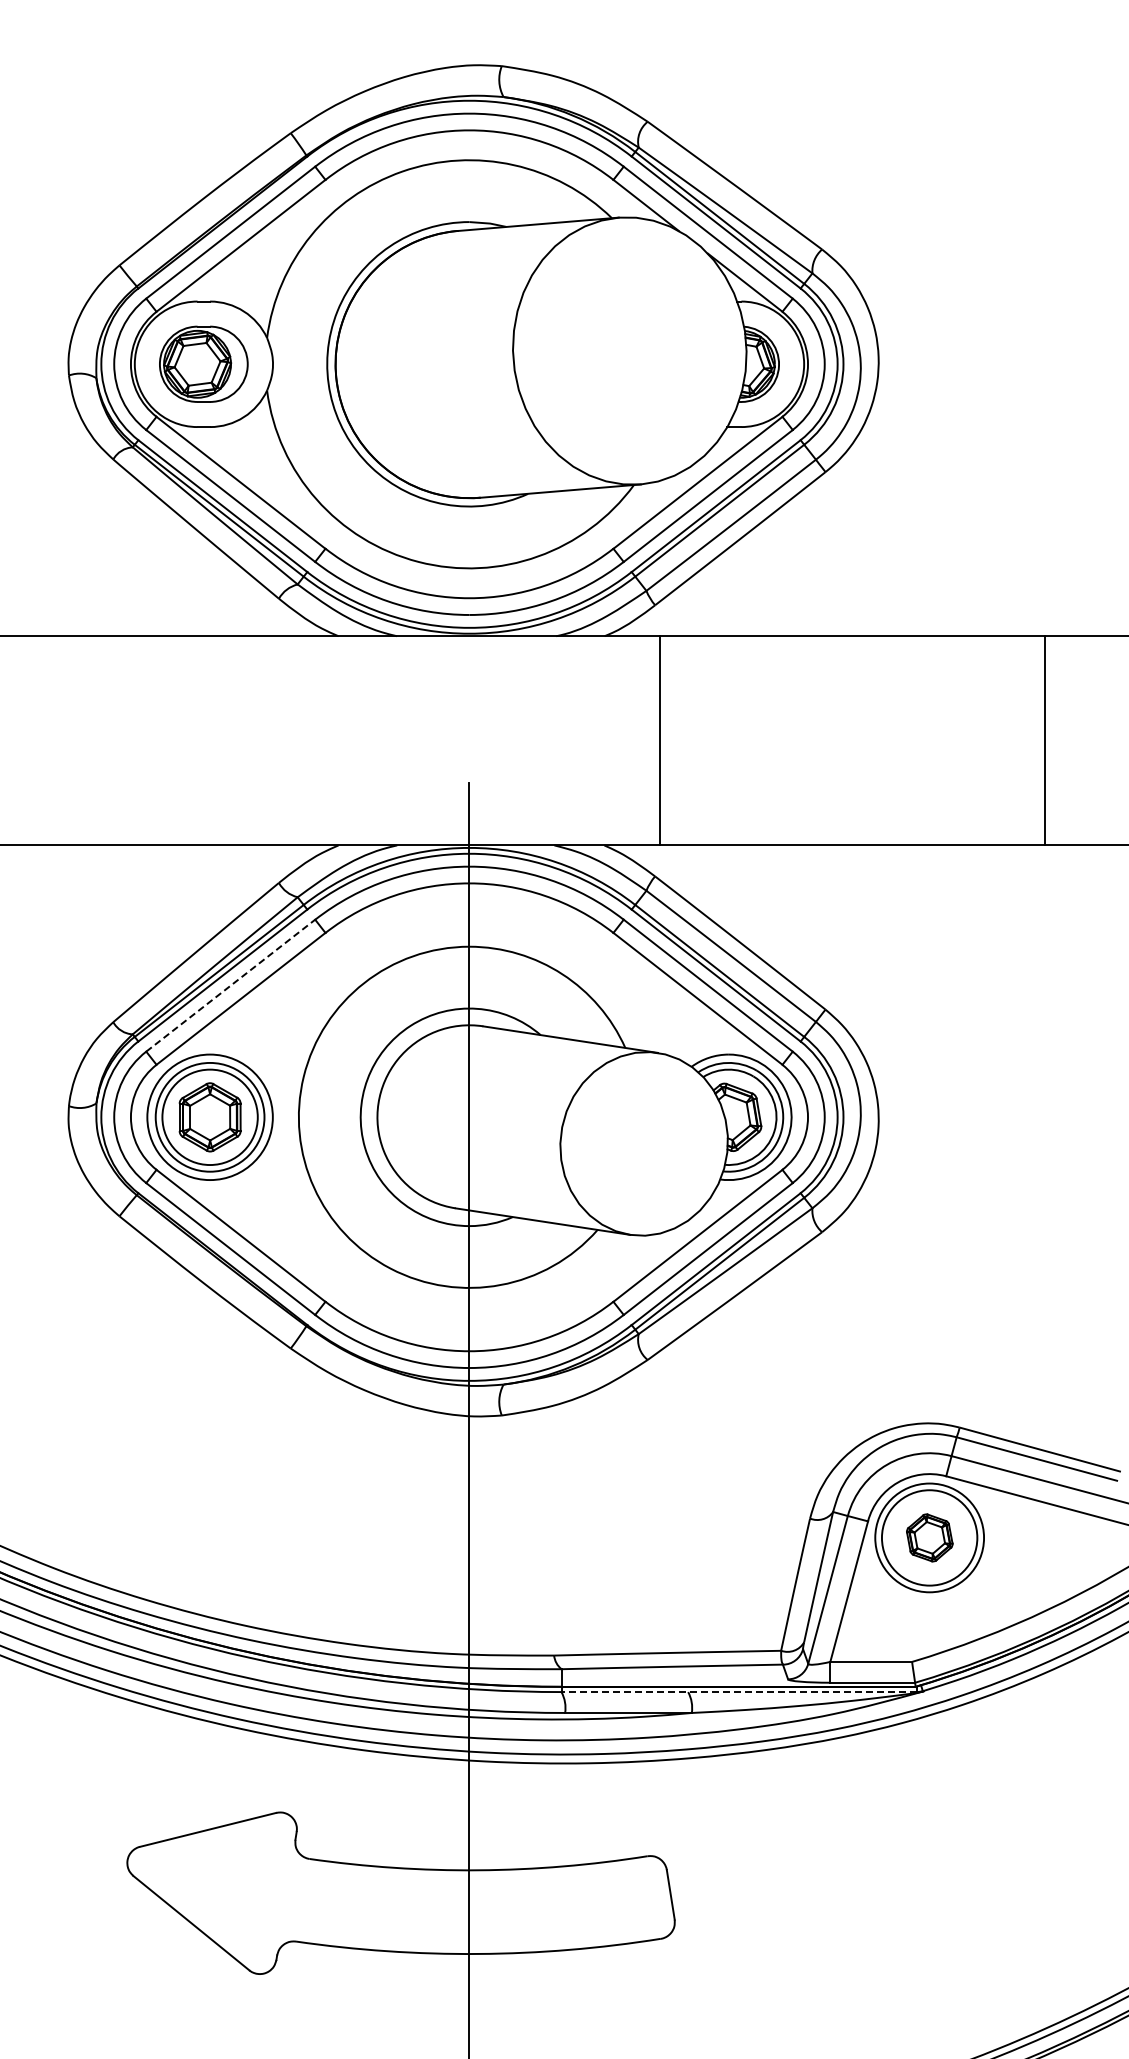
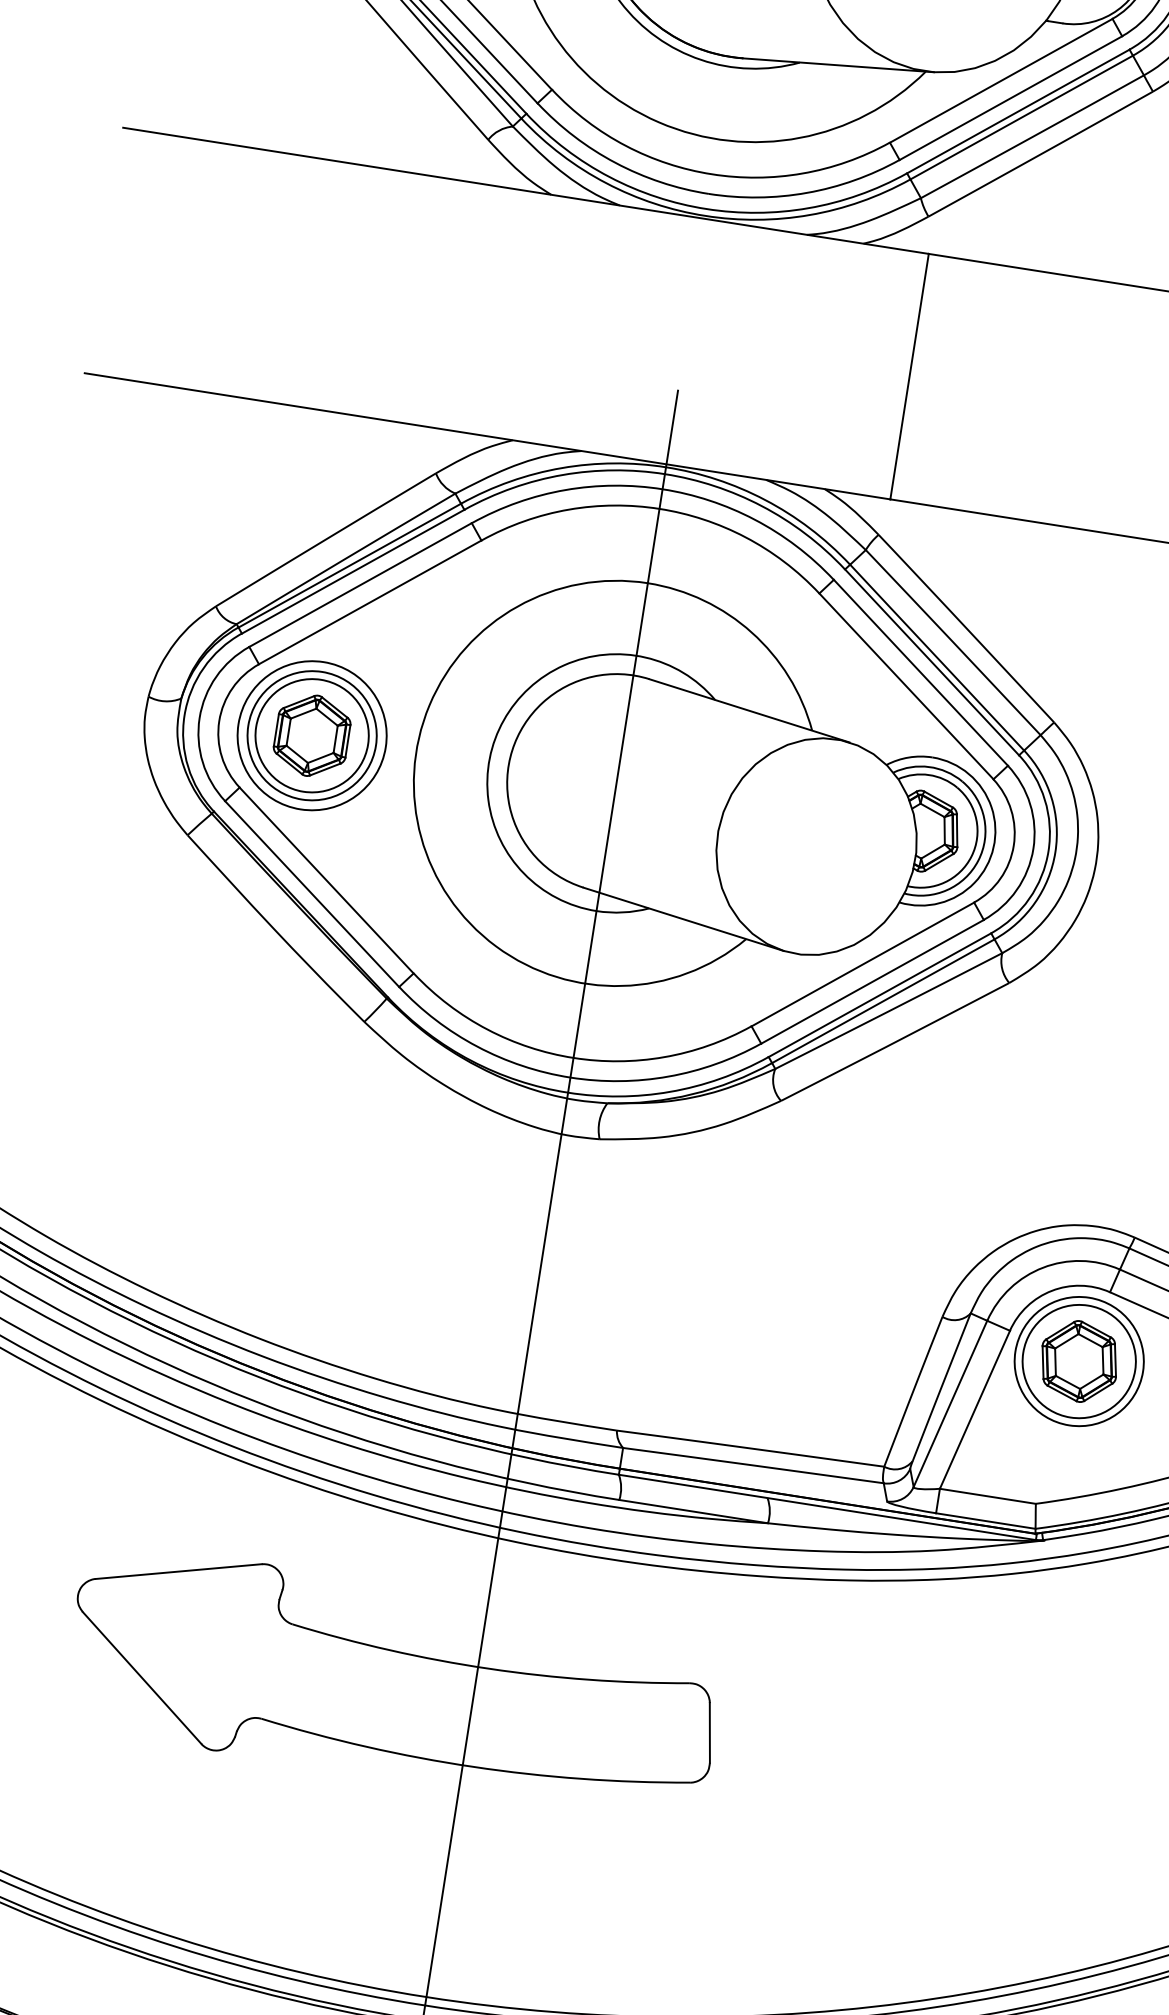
line: (231, 985) -> (361, 584), dashed -> solid
part: (929, 1537) -> (1079, 1361), size x1.43
line: (739, 1692) -> (827, 1508), dashed -> solid

